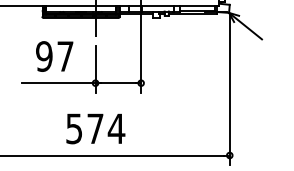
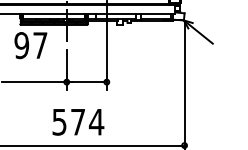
text: (54, 56) -> (30, 45), moved
text: (95, 128) -> (78, 121), moved

